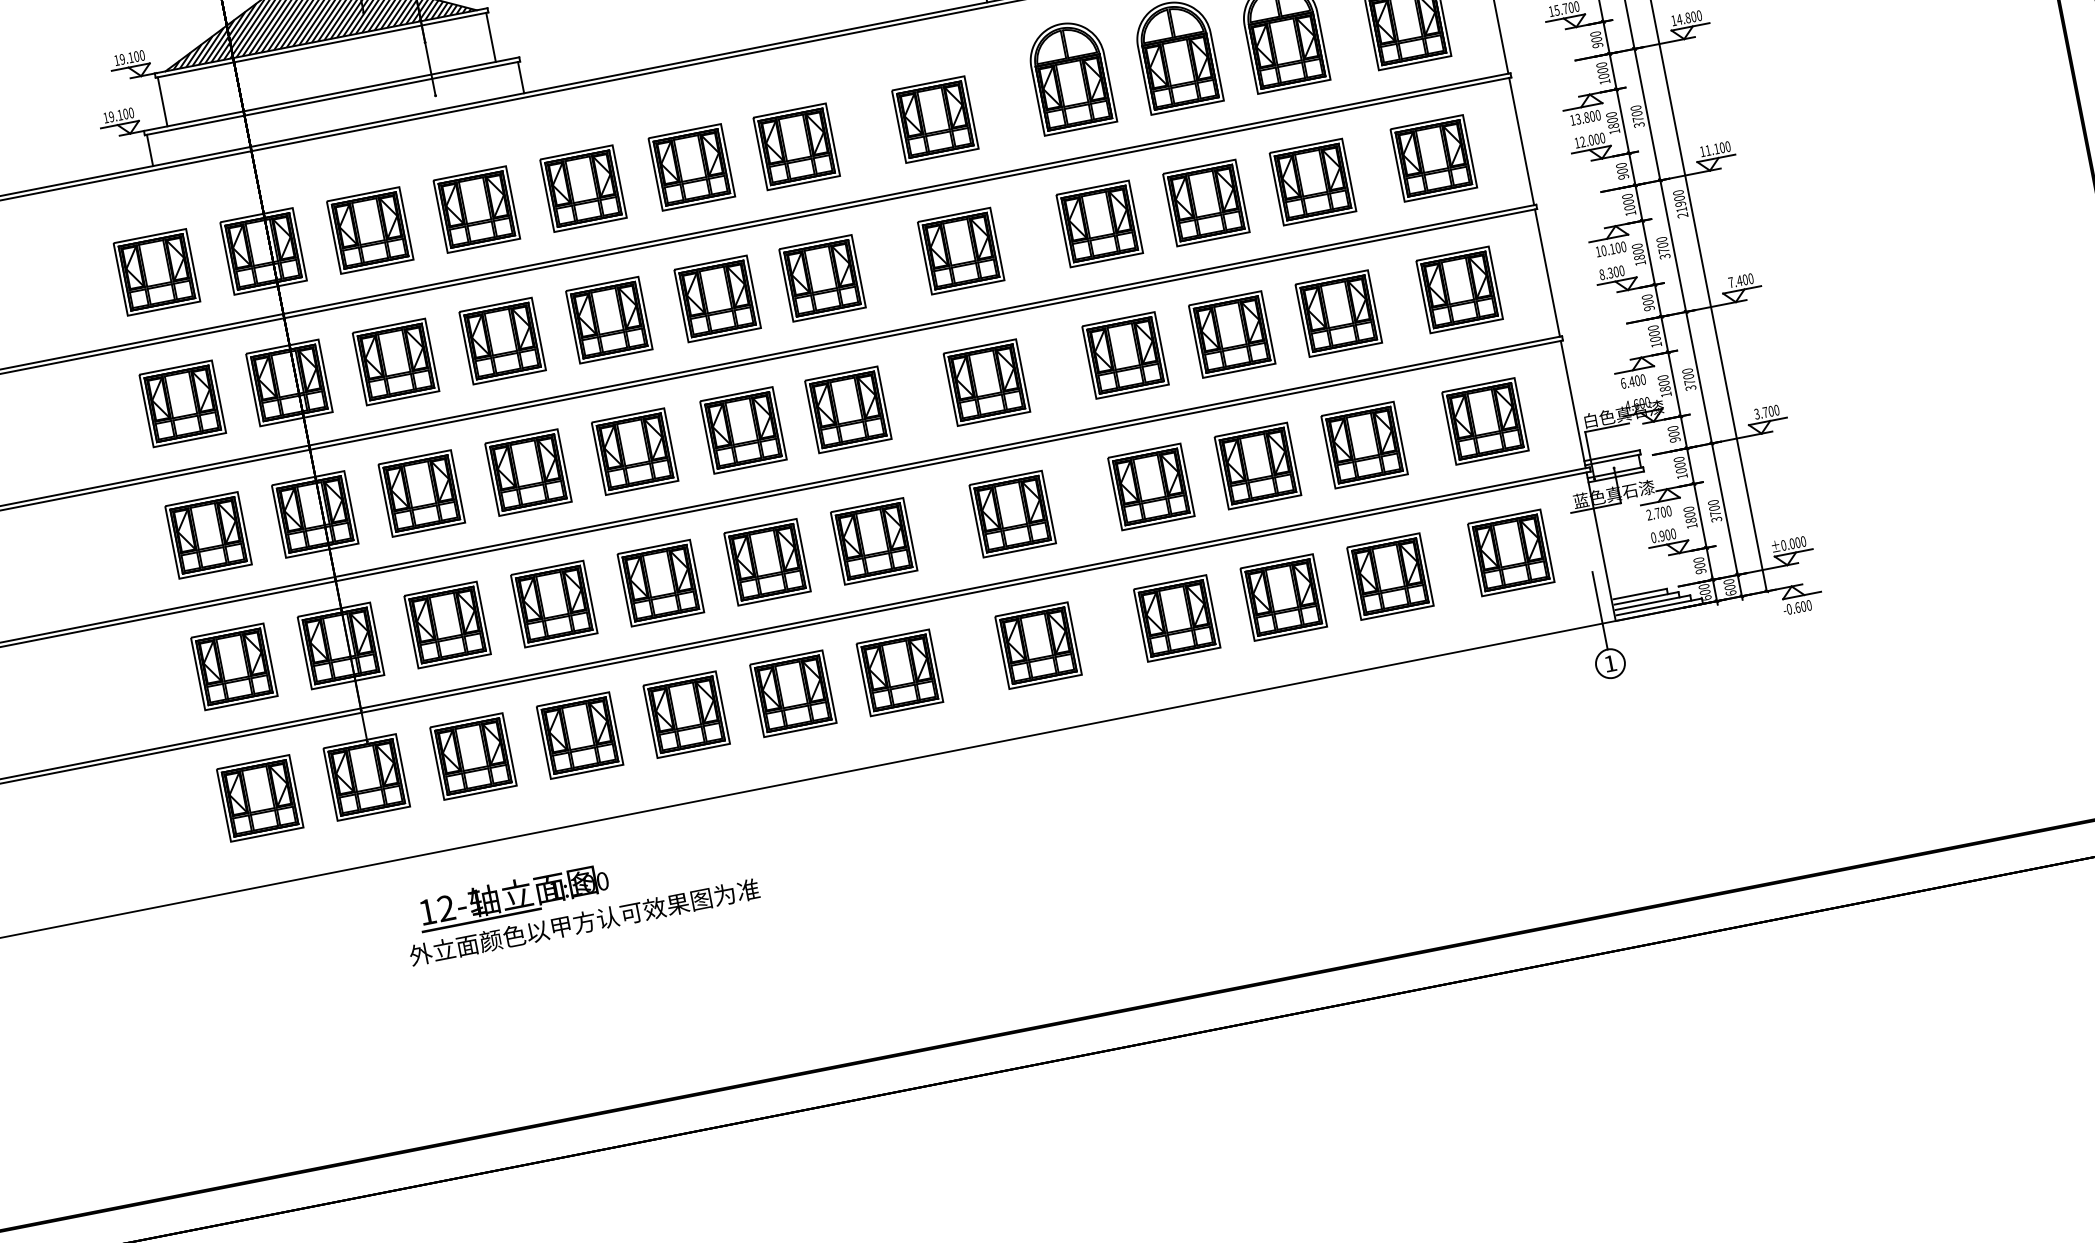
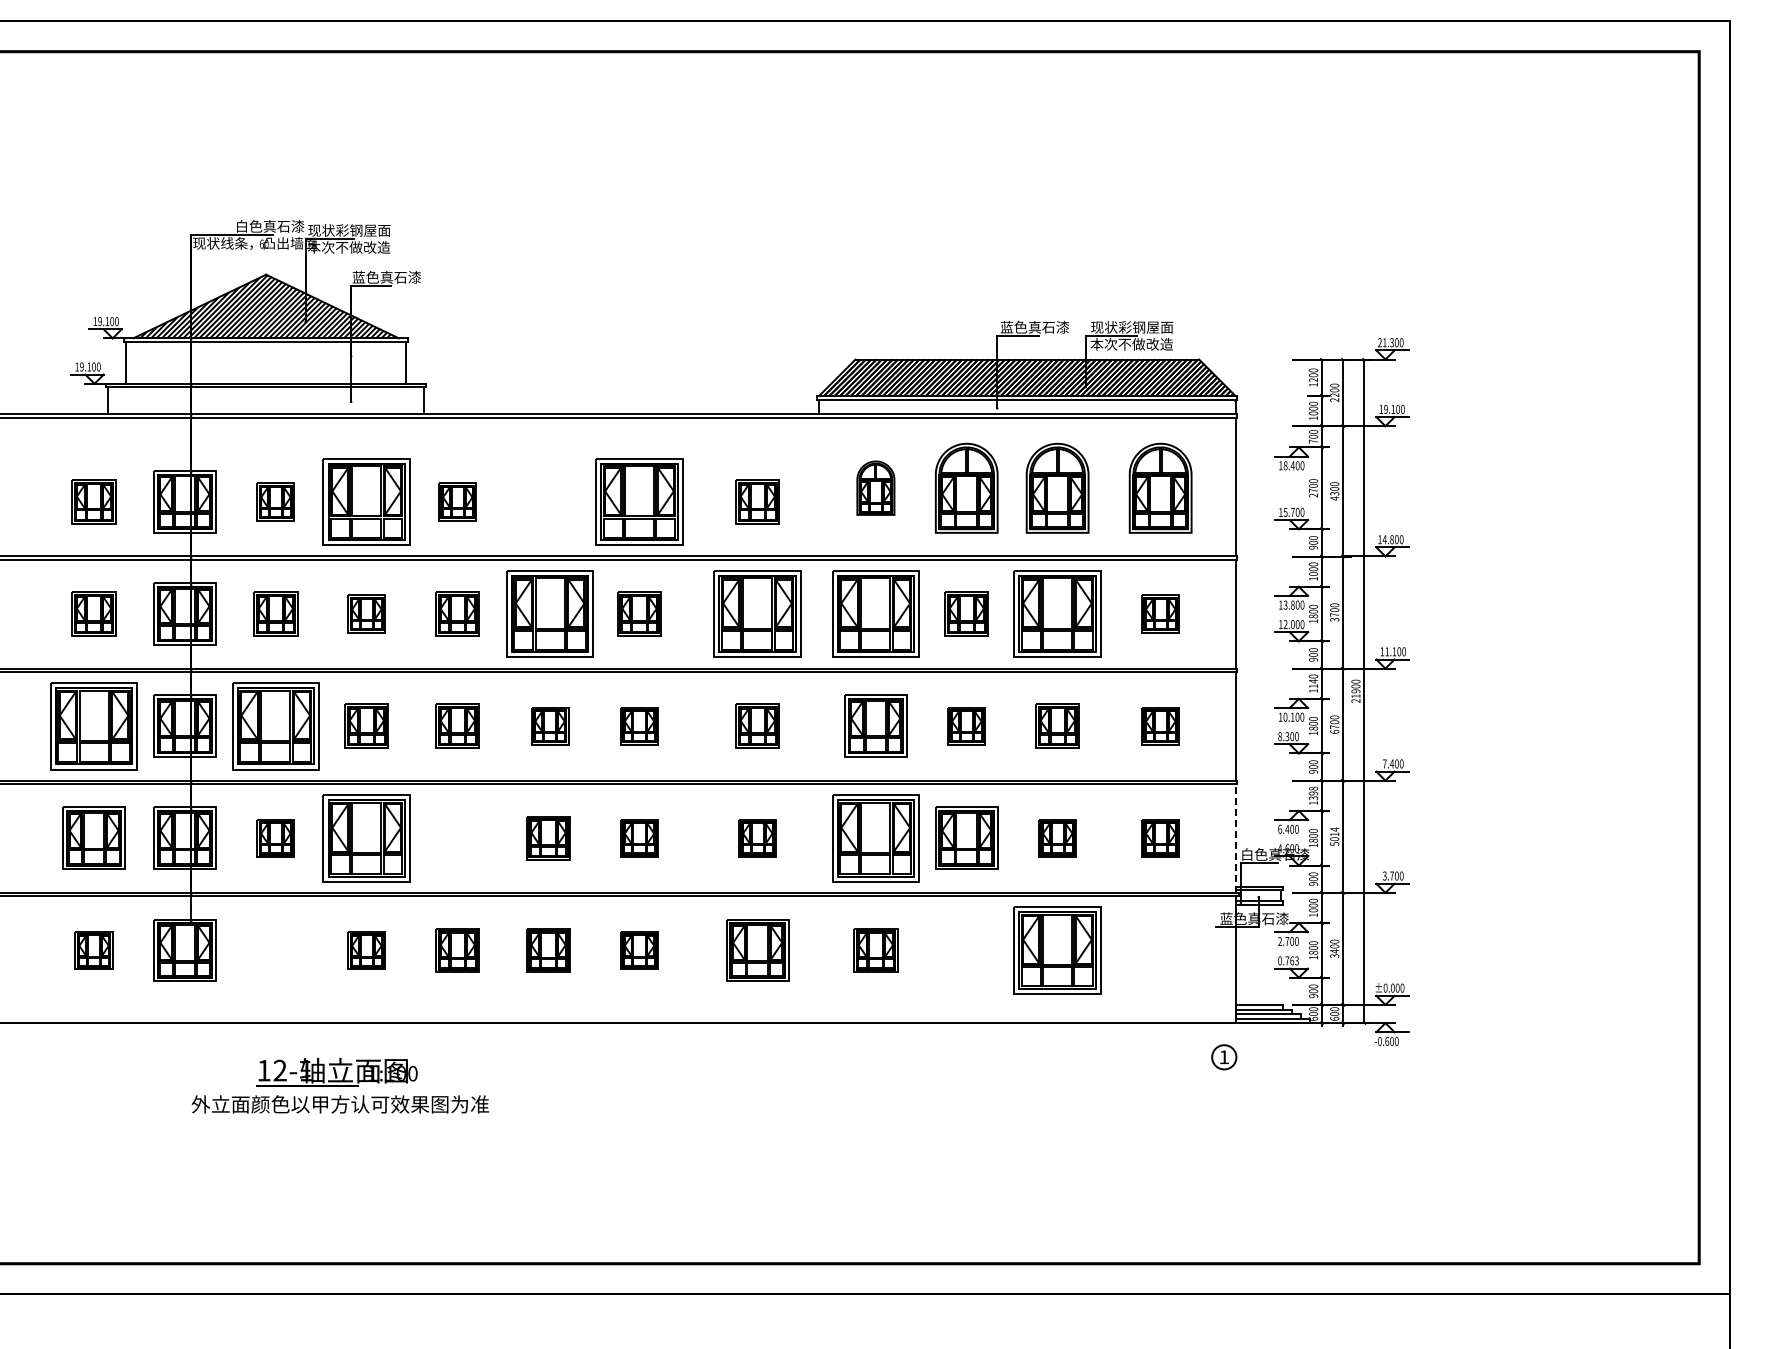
part: (1070, 75) -> (875, 487), size x0.6
part: (935, 119) -> (757, 501), size x0.7
part: (796, 146) -> (639, 501), size x1.4
part: (1433, 157) -> (1160, 613), size x0.6
part: (691, 167) -> (549, 501), removed
part: (1312, 181) -> (1057, 613), size x1.4
part: (583, 188) -> (457, 501), size x0.6
part: (1205, 202) -> (966, 613), size x0.7
text: (1629, 204) -> (1313, 683), 1000 -> 1140
part: (476, 209) -> (366, 501), size x1.4
part: (1099, 223) -> (875, 613), size x1.4
part: (369, 230) -> (275, 501), size x0.6
part: (960, 250) -> (757, 613), size x1.4
text: (1664, 256) -> (1334, 731), 3700 -> 6700
part: (156, 271) -> (93, 501), size x0.7
part: (822, 277) -> (639, 613), size x0.7
part: (1459, 289) -> (1160, 725), size x0.6
part: (716, 298) -> (549, 613), size x1.4
part: (1338, 312) -> (1057, 725), size x0.7
part: (608, 319) -> (457, 613), size x0.7
part: (1231, 333) -> (966, 725), size x0.6
text: (1654, 333) -> (1313, 793), 1000 -> 1398
part: (502, 340) -> (366, 613), size x0.6
part: (395, 361) -> (275, 613), size x0.7
text: (1688, 379) -> (1334, 836), 3700 -> 5014
part: (986, 381) -> (757, 725), size x0.7
part: (181, 403) -> (93, 613), size x0.7
line: (1573, 404) -> (1235, 838), solid -> dashed
part: (848, 409) -> (639, 725), size x0.6
part: (1485, 420) -> (1160, 837), size x0.6
part: (742, 429) -> (549, 725), size x0.6
part: (1364, 444) -> (1057, 837), size x0.6
part: (634, 450) -> (457, 725), size x0.7
part: (527, 471) -> (366, 725), size x0.7
part: (1150, 486) -> (875, 837), size x1.4
part: (421, 492) -> (275, 725), size x1.4
part: (1012, 513) -> (757, 837), size x0.6
text: (1715, 514) -> (1334, 951), 3700 -> 3400
part: (207, 534) -> (93, 725), size x1.4
text: (1667, 534) -> (1291, 960), 0.900 -> 0.763
part: (873, 540) -> (639, 837), size x0.6
part: (1511, 553) -> (1160, 950), removed
part: (767, 561) -> (548, 837), size x0.7
part: (1390, 576) -> (1057, 950), size x1.4
part: (660, 582) -> (457, 837), removed
part: (1283, 597) -> (966, 950), removed
part: (553, 603) -> (366, 837), size x1.4
line: (1600, 611) -> (1224, 1012), removed
part: (1176, 618) -> (875, 950), size x0.7
part: (446, 624) -> (275, 837), size x0.6
part: (899, 672) -> (639, 950), size x0.6
part: (793, 693) -> (548, 950), size x0.7
part: (686, 714) -> (457, 950), size x0.7
part: (579, 735) -> (366, 950), size x0.6
part: (473, 756) -> (275, 950), removed
part: (259, 798) -> (93, 950), size x0.6
text: (512, 897) -> (336, 1072), moved

